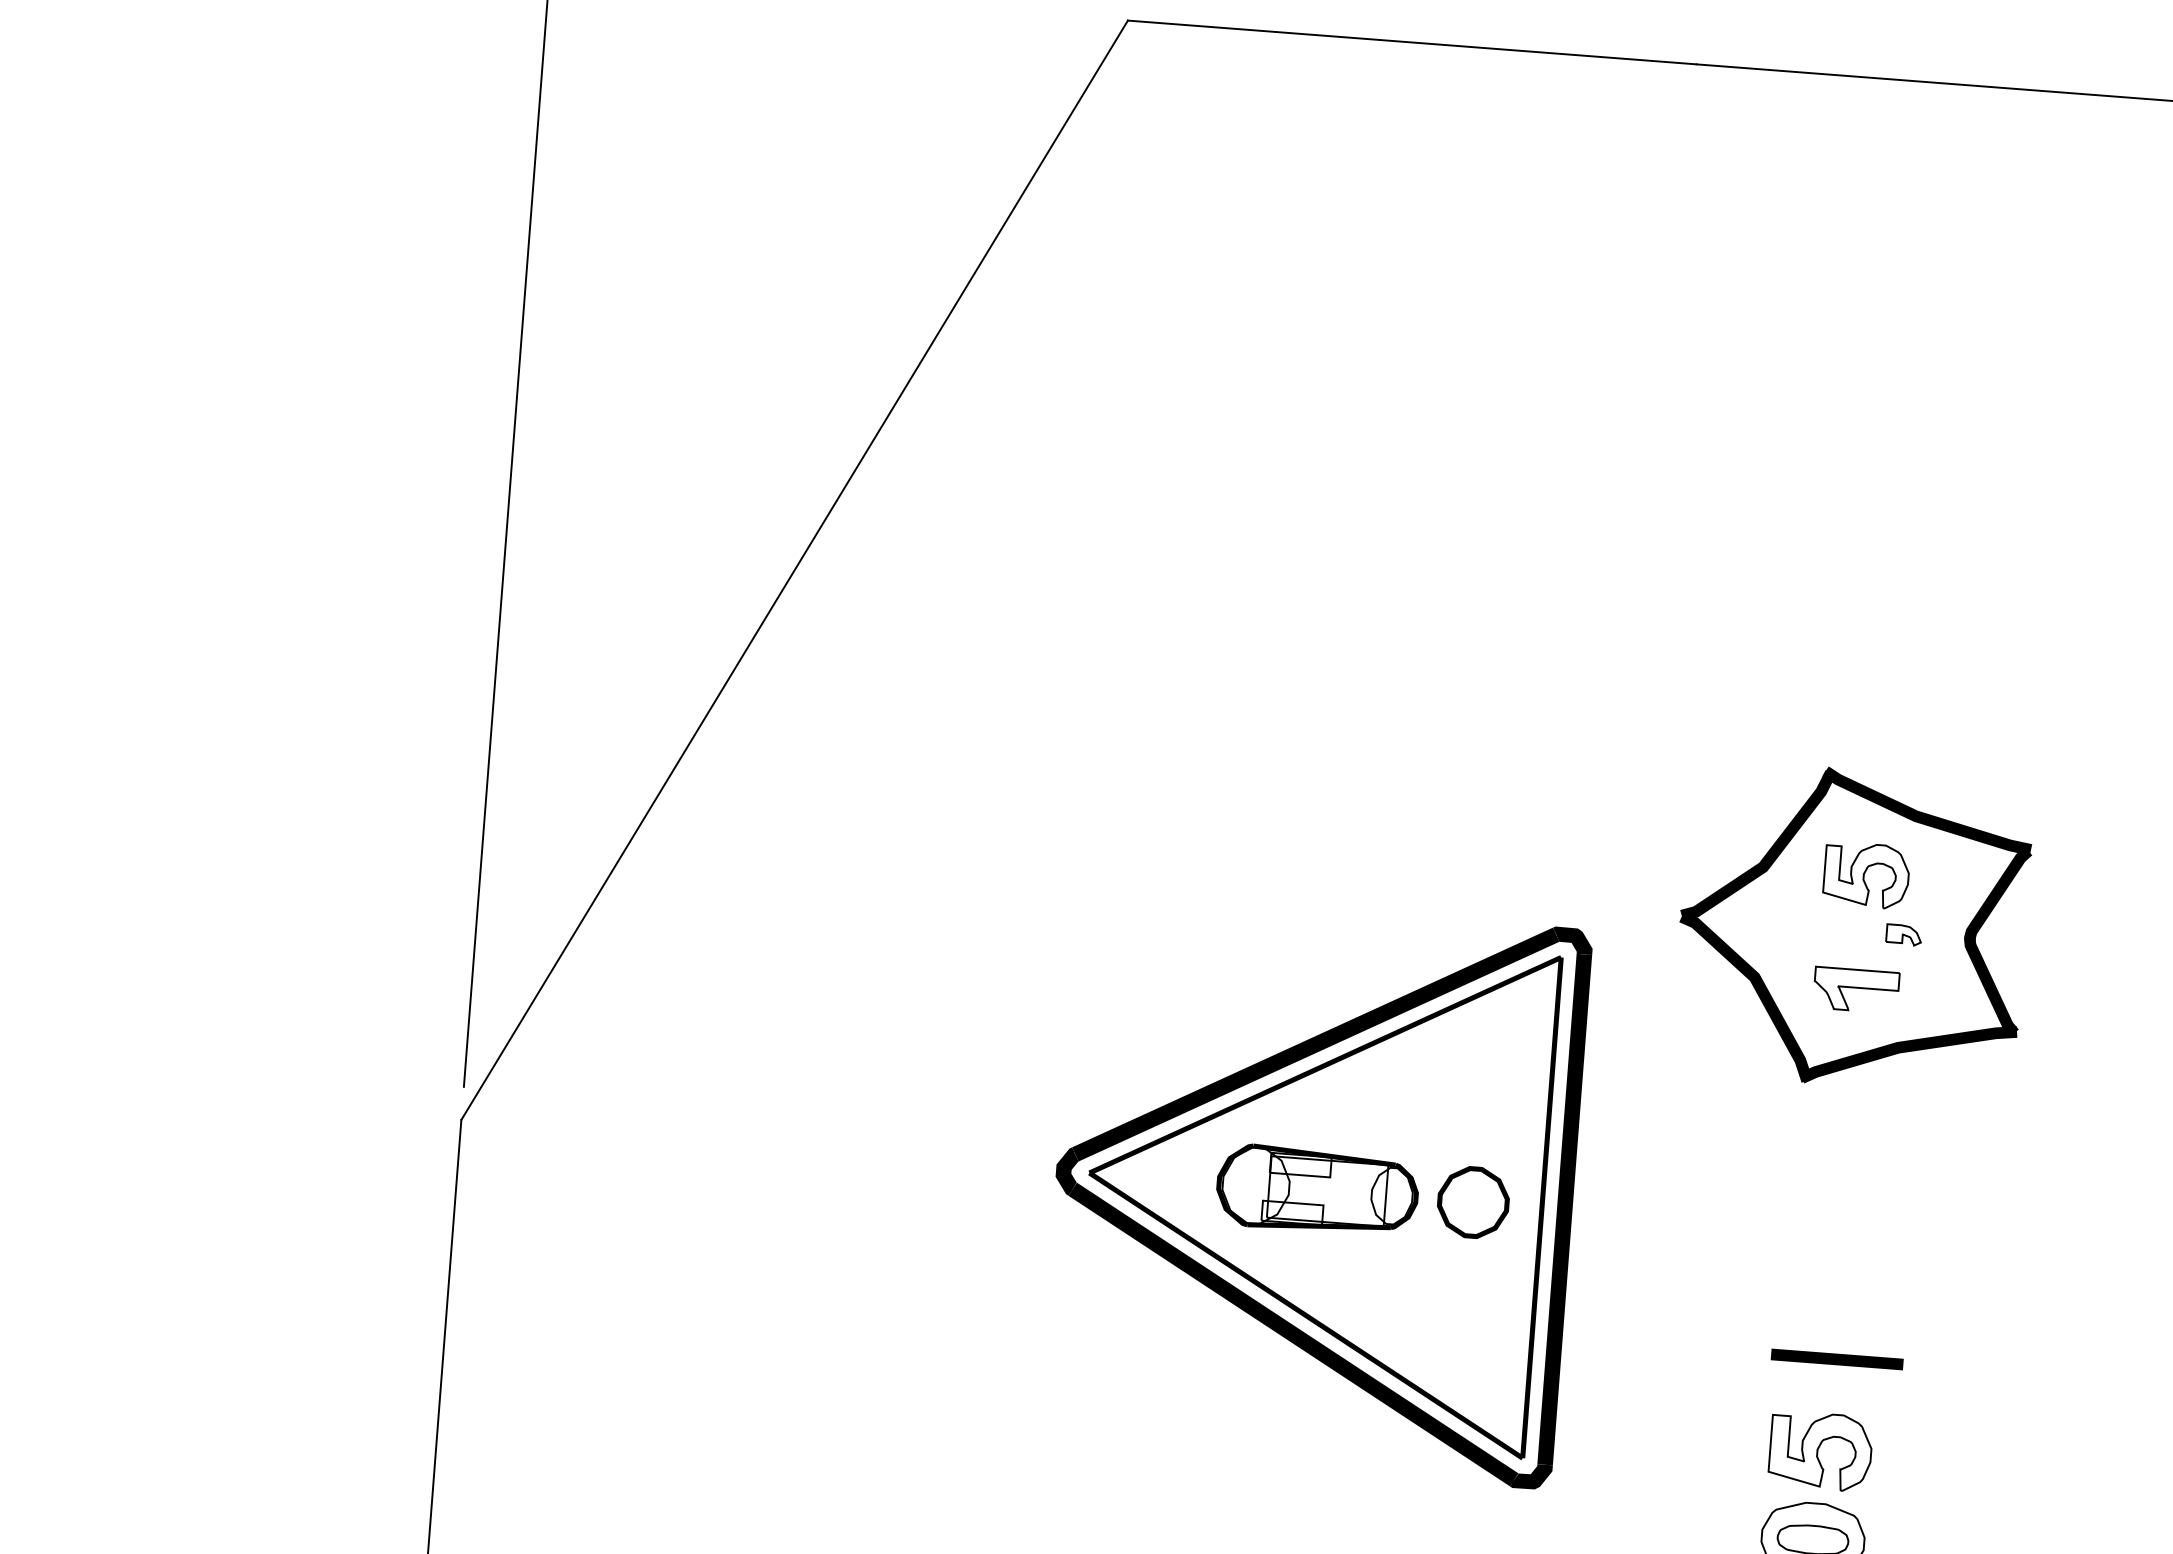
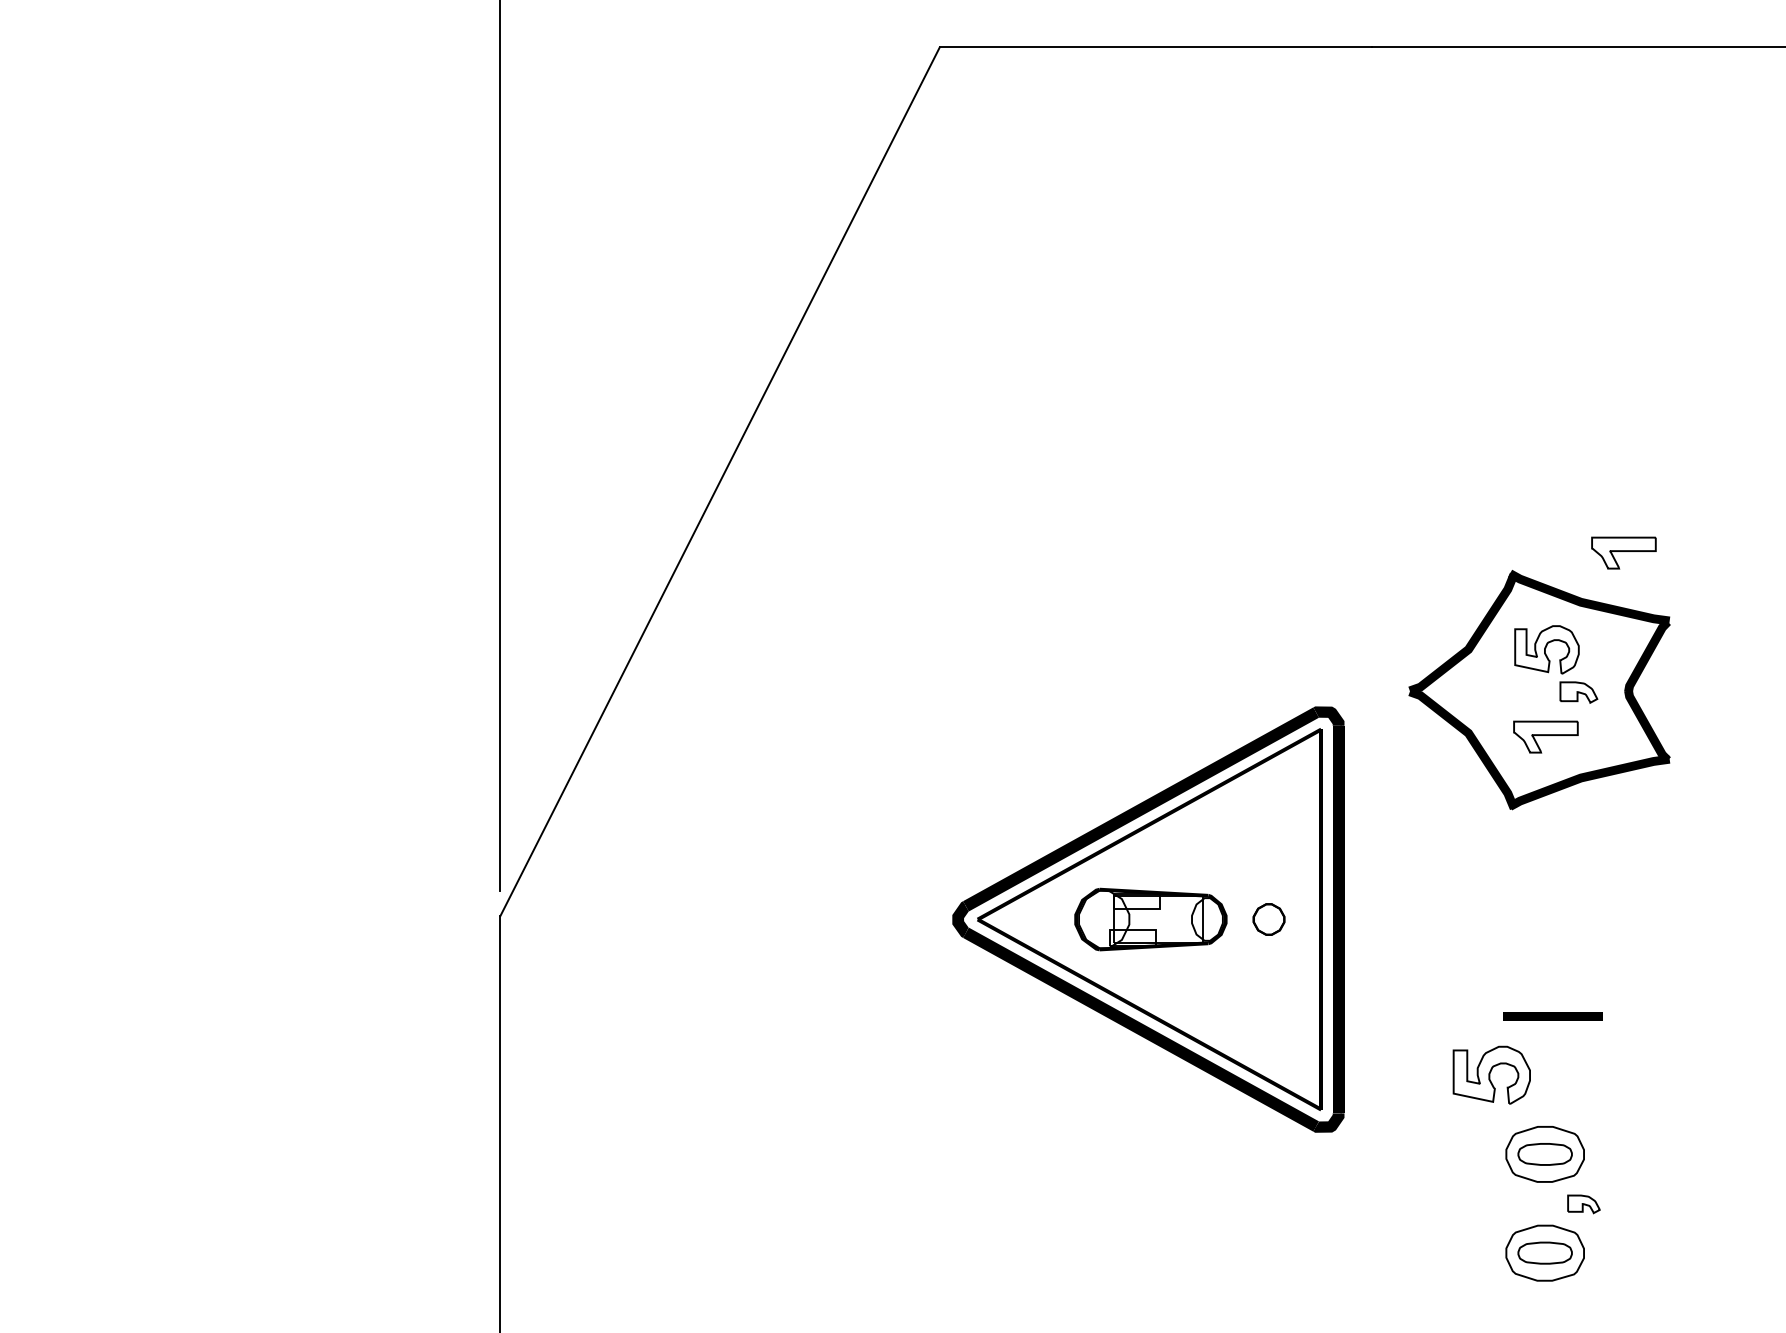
part: (1977, 755) -> (1623, 552), added
part: (1903, 934) -> (1578, 692), size x1.4
part: (1472, 1202) -> (1268, 919), size x0.6
part: (1820, 1450) -> (1491, 1074), moved

